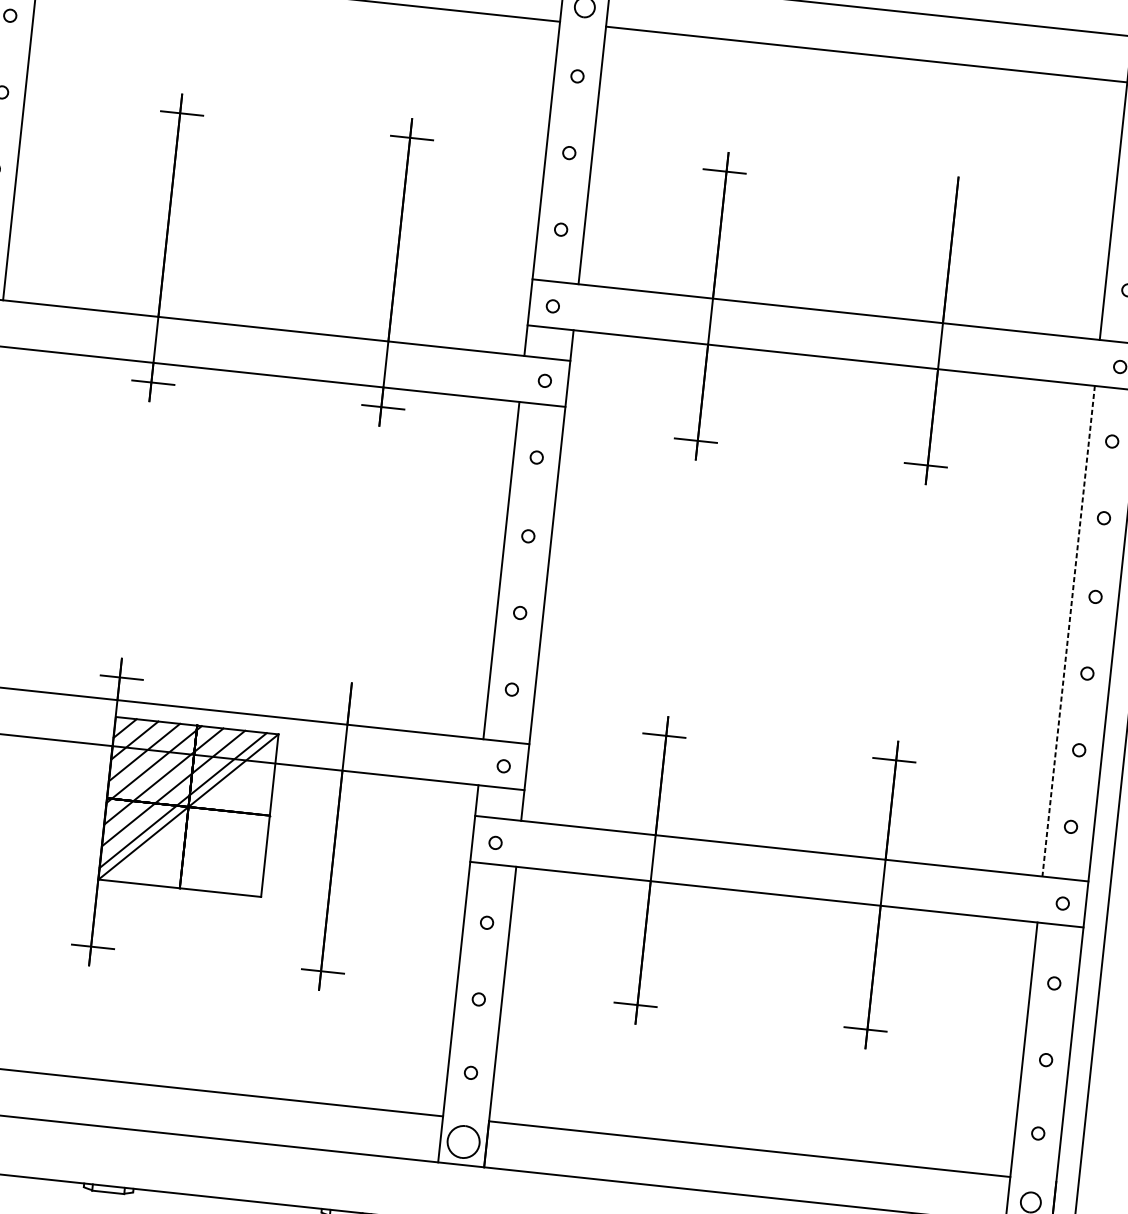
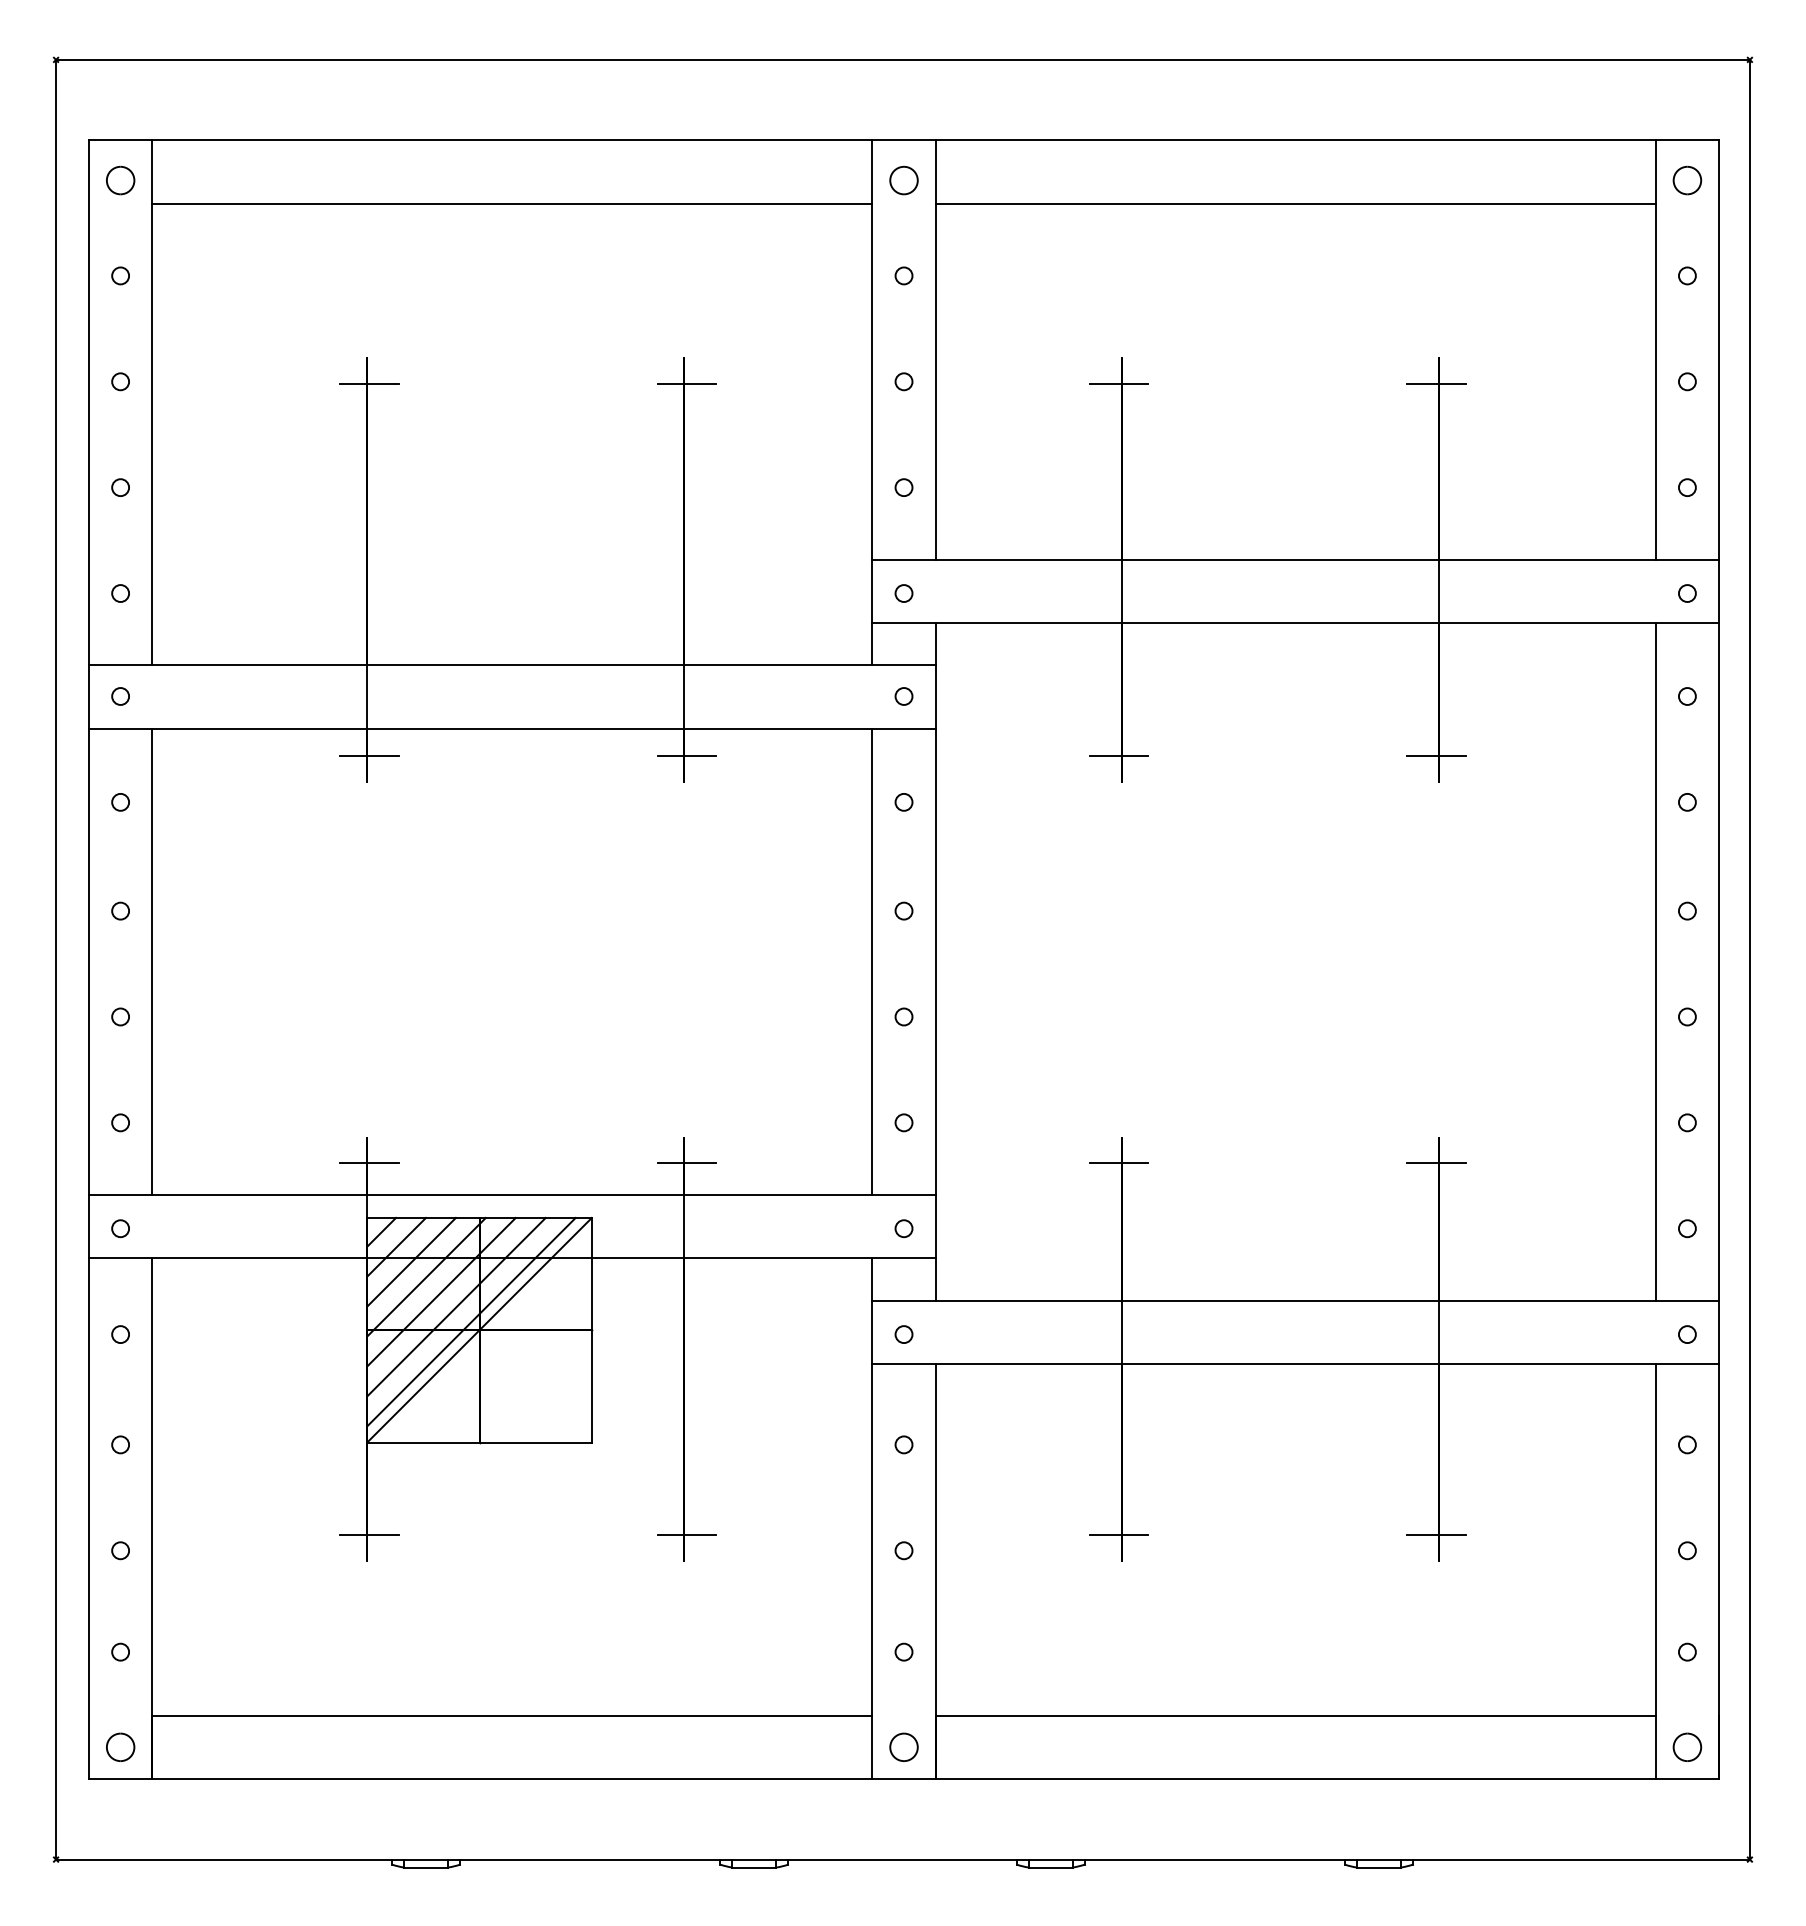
line: (954, 196) -> (1436, 384), added
line: (1068, 630) -> (1655, 961), dashed -> solid
line: (352, 702) -> (687, 1163), added
part: (463, 1141) -> (903, 1746), size x0.62

